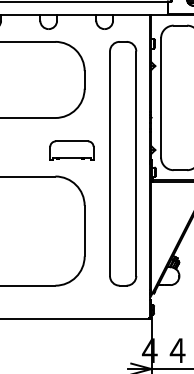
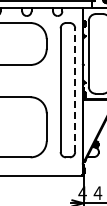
part: (71, 149) -> (39, 82), removed
line: (136, 164) -> (75, 90), solid -> dashed

